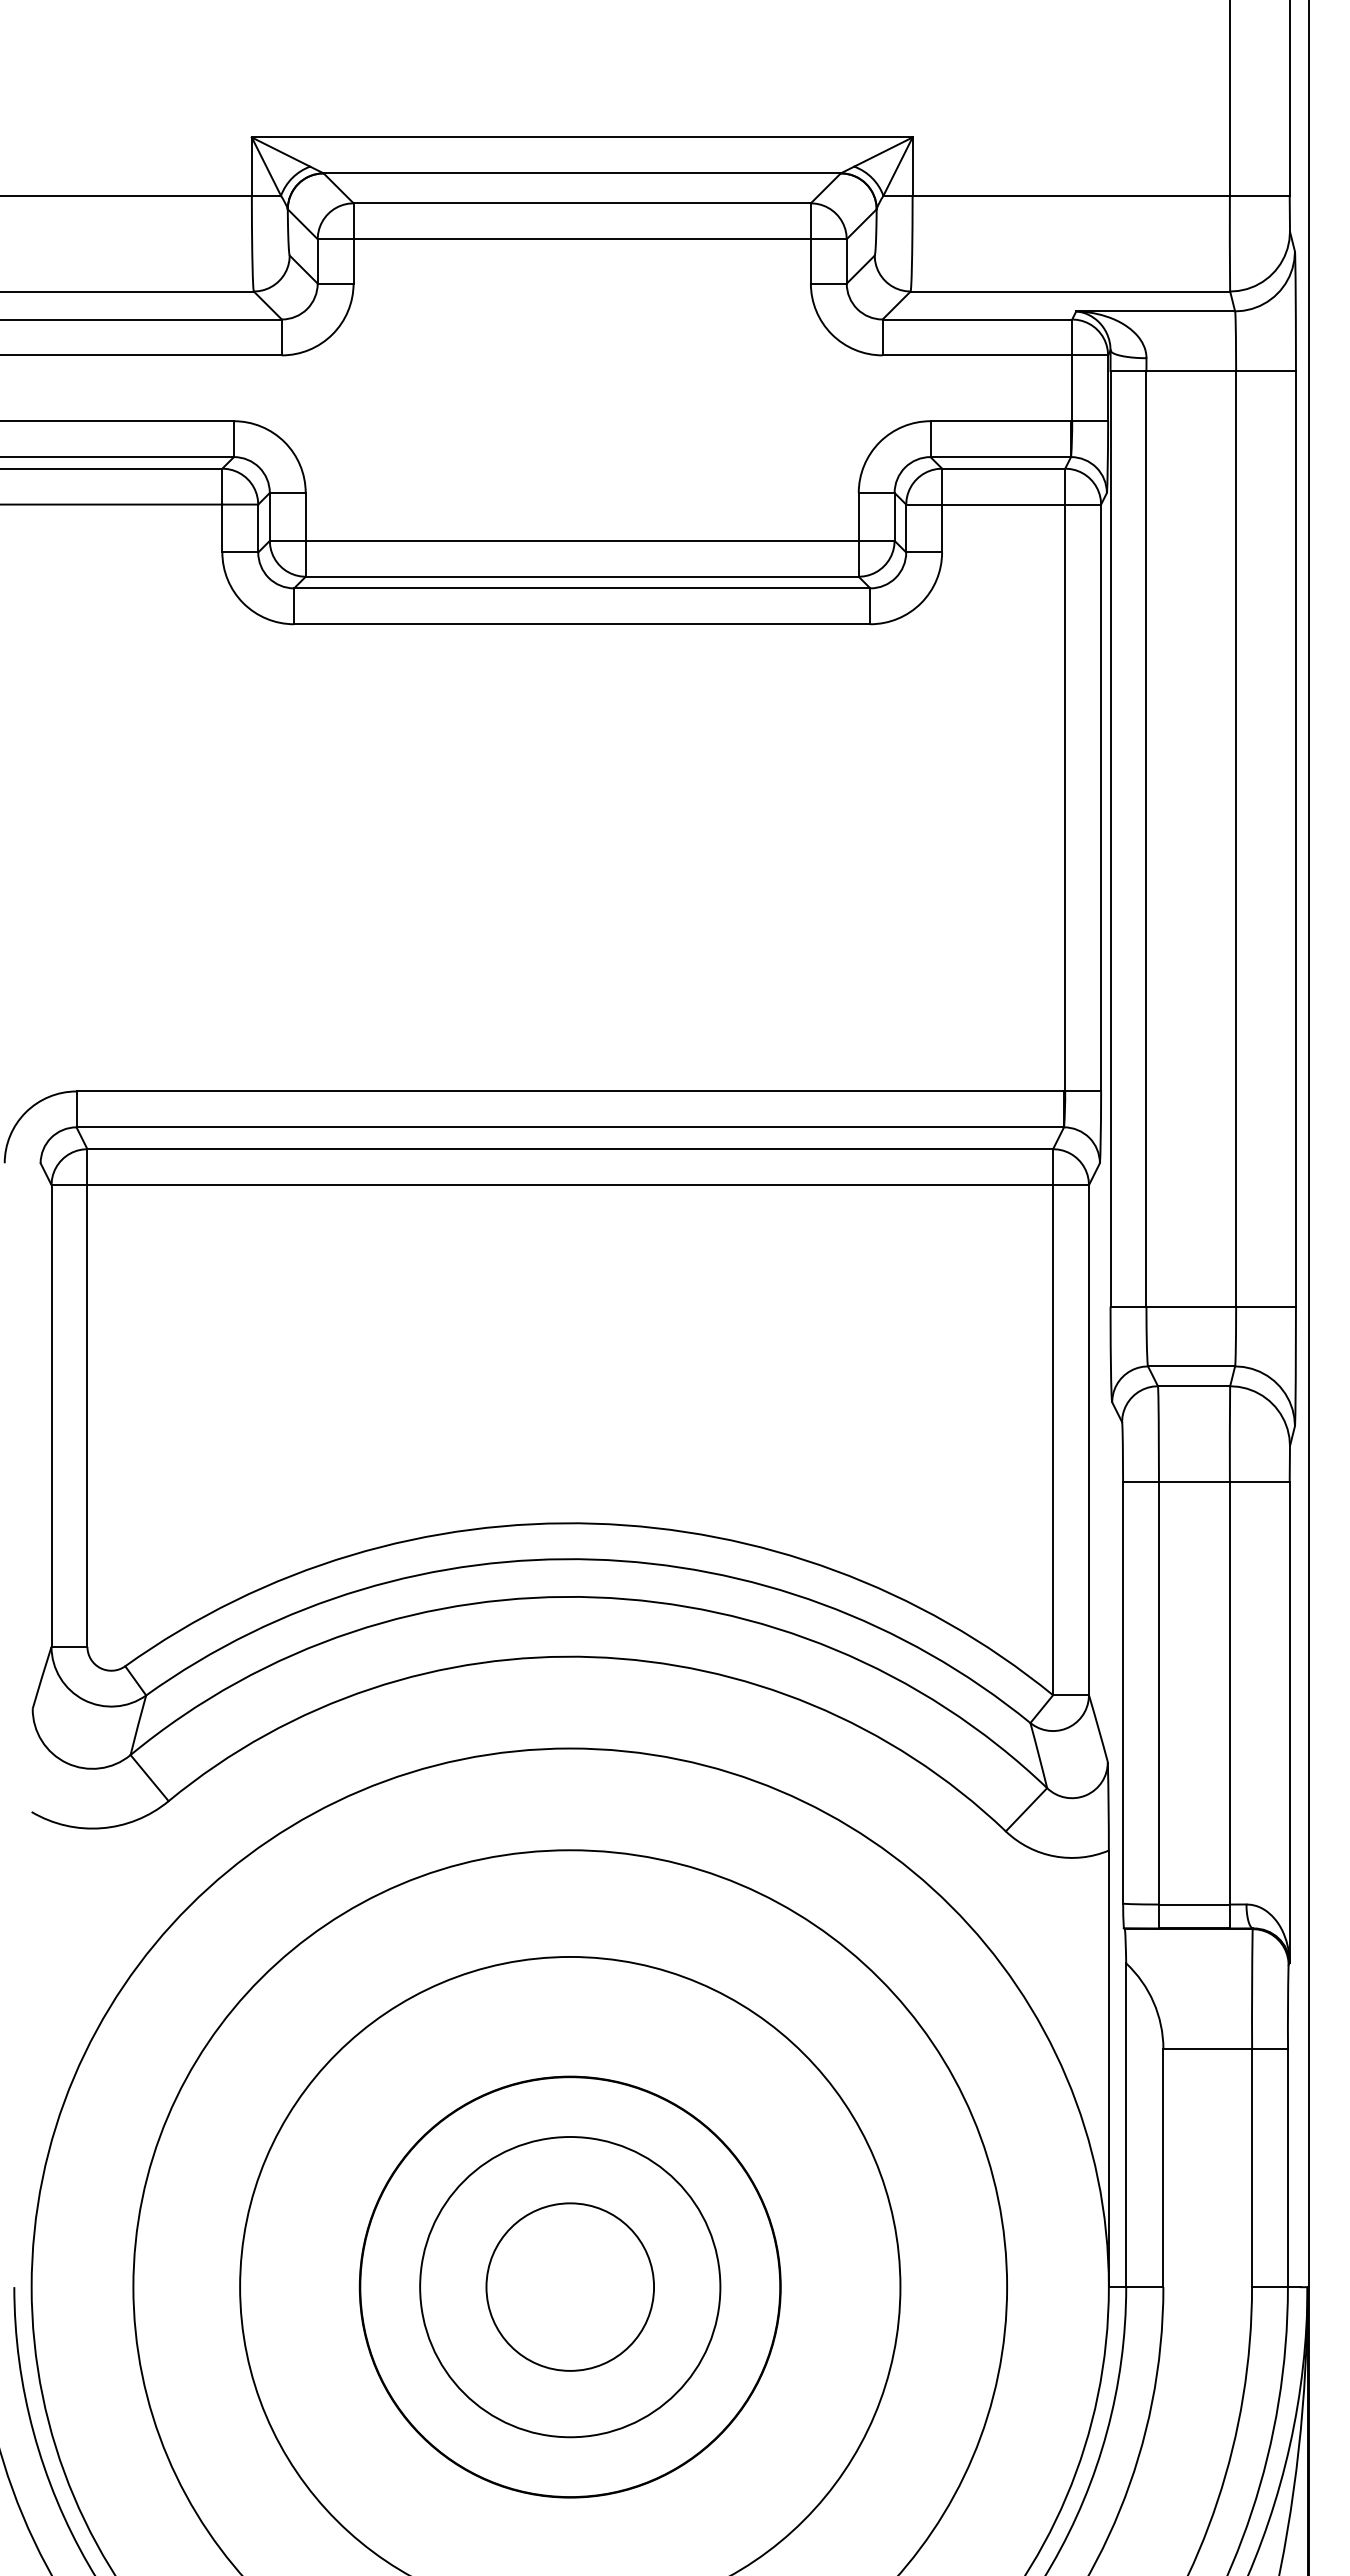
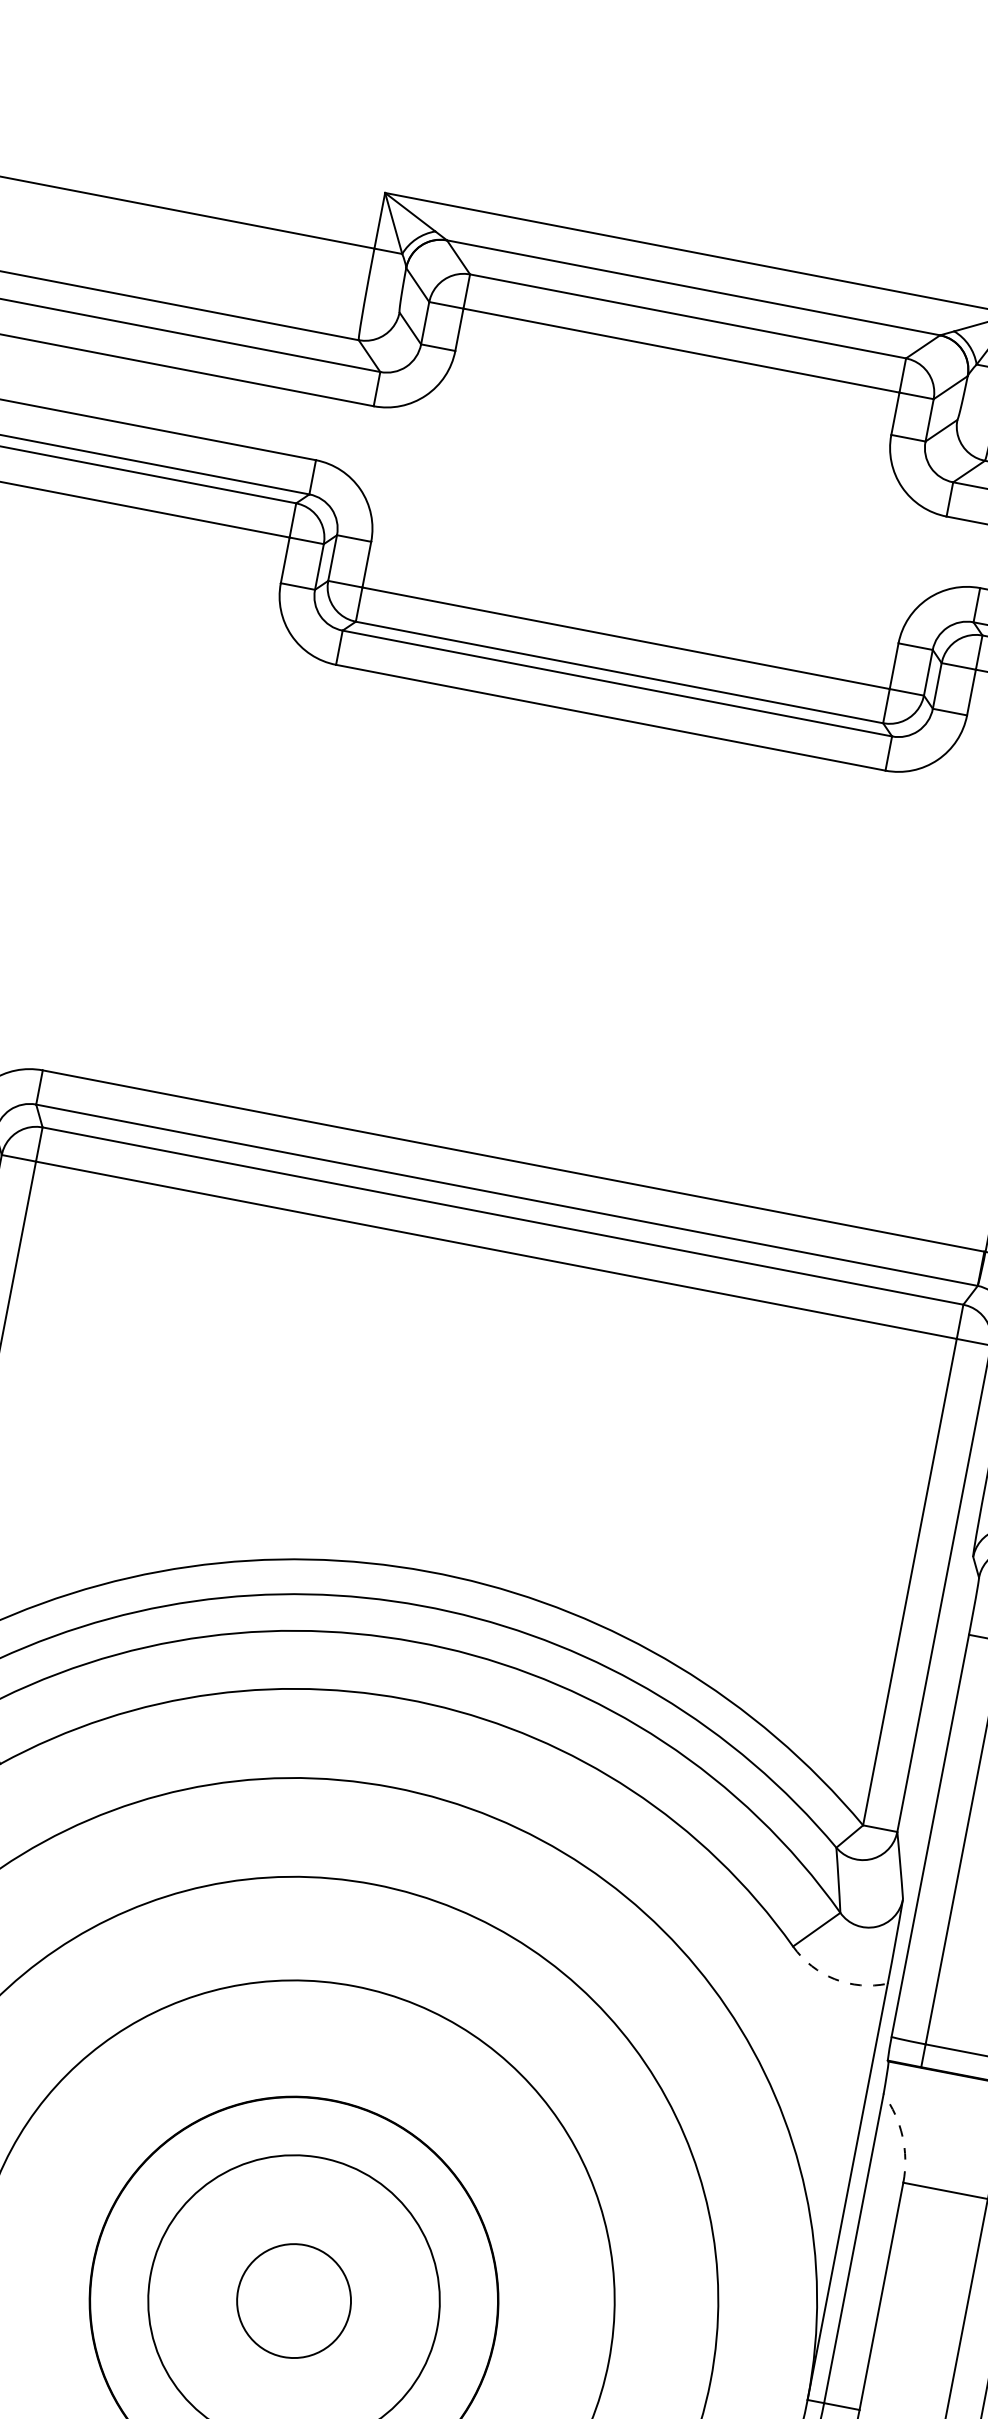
arc: (1054, 1856) -> (834, 1979), solid -> dashed
arc: (1153, 2002) -> (902, 2136), solid -> dashed
circle: (570, 2286) -> (294, 2300), size x0.7

